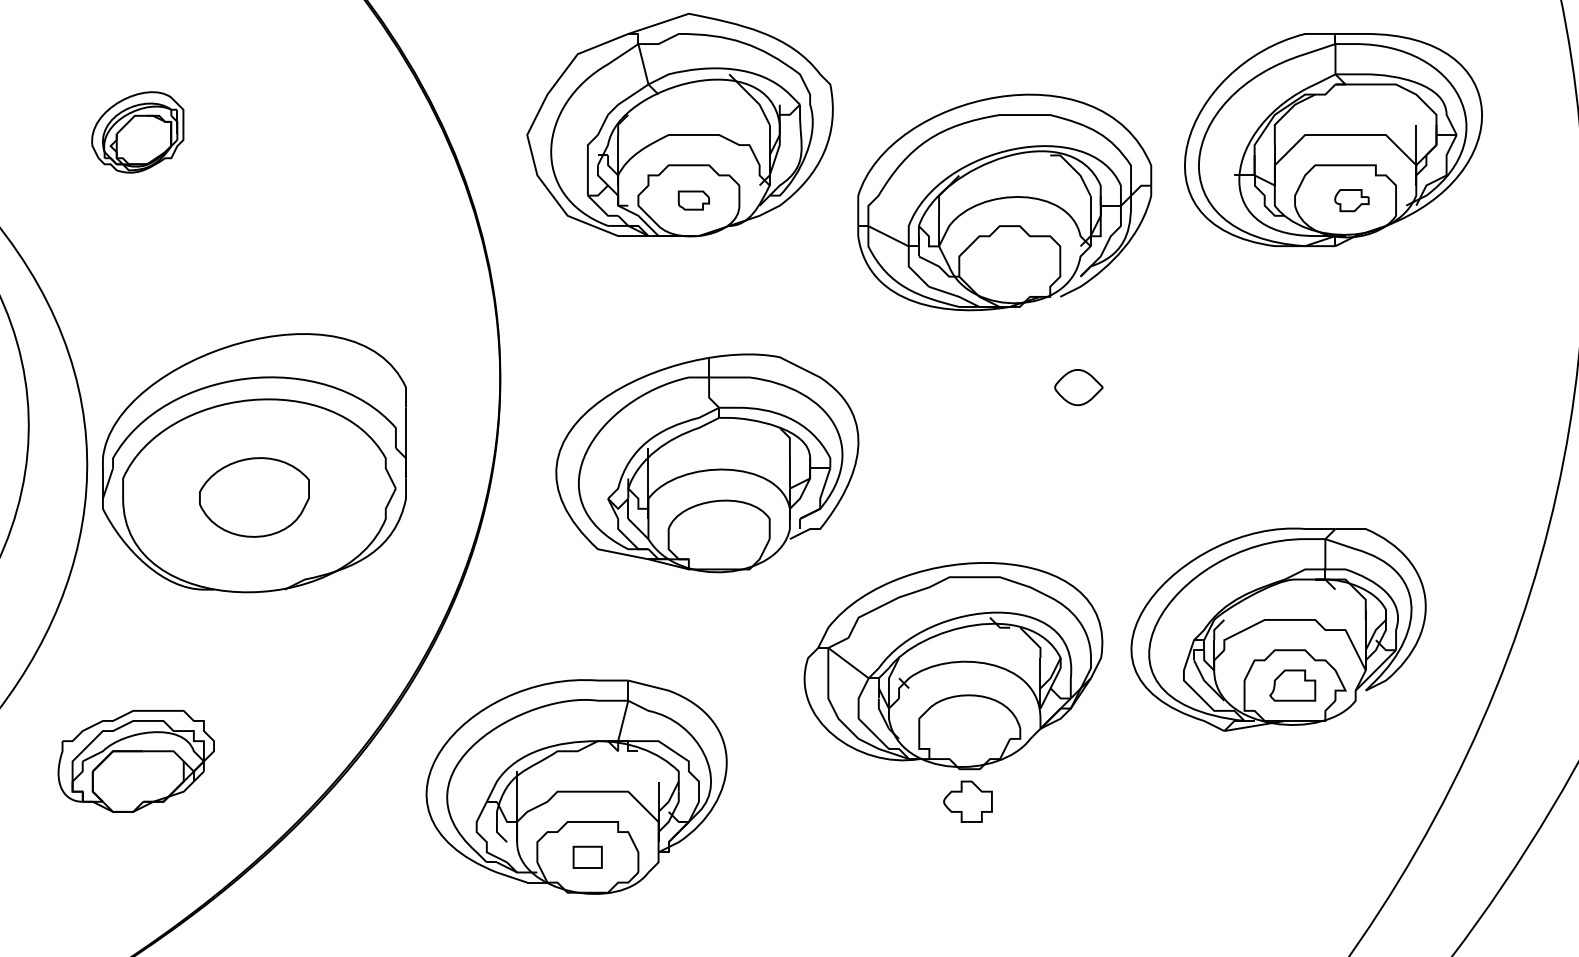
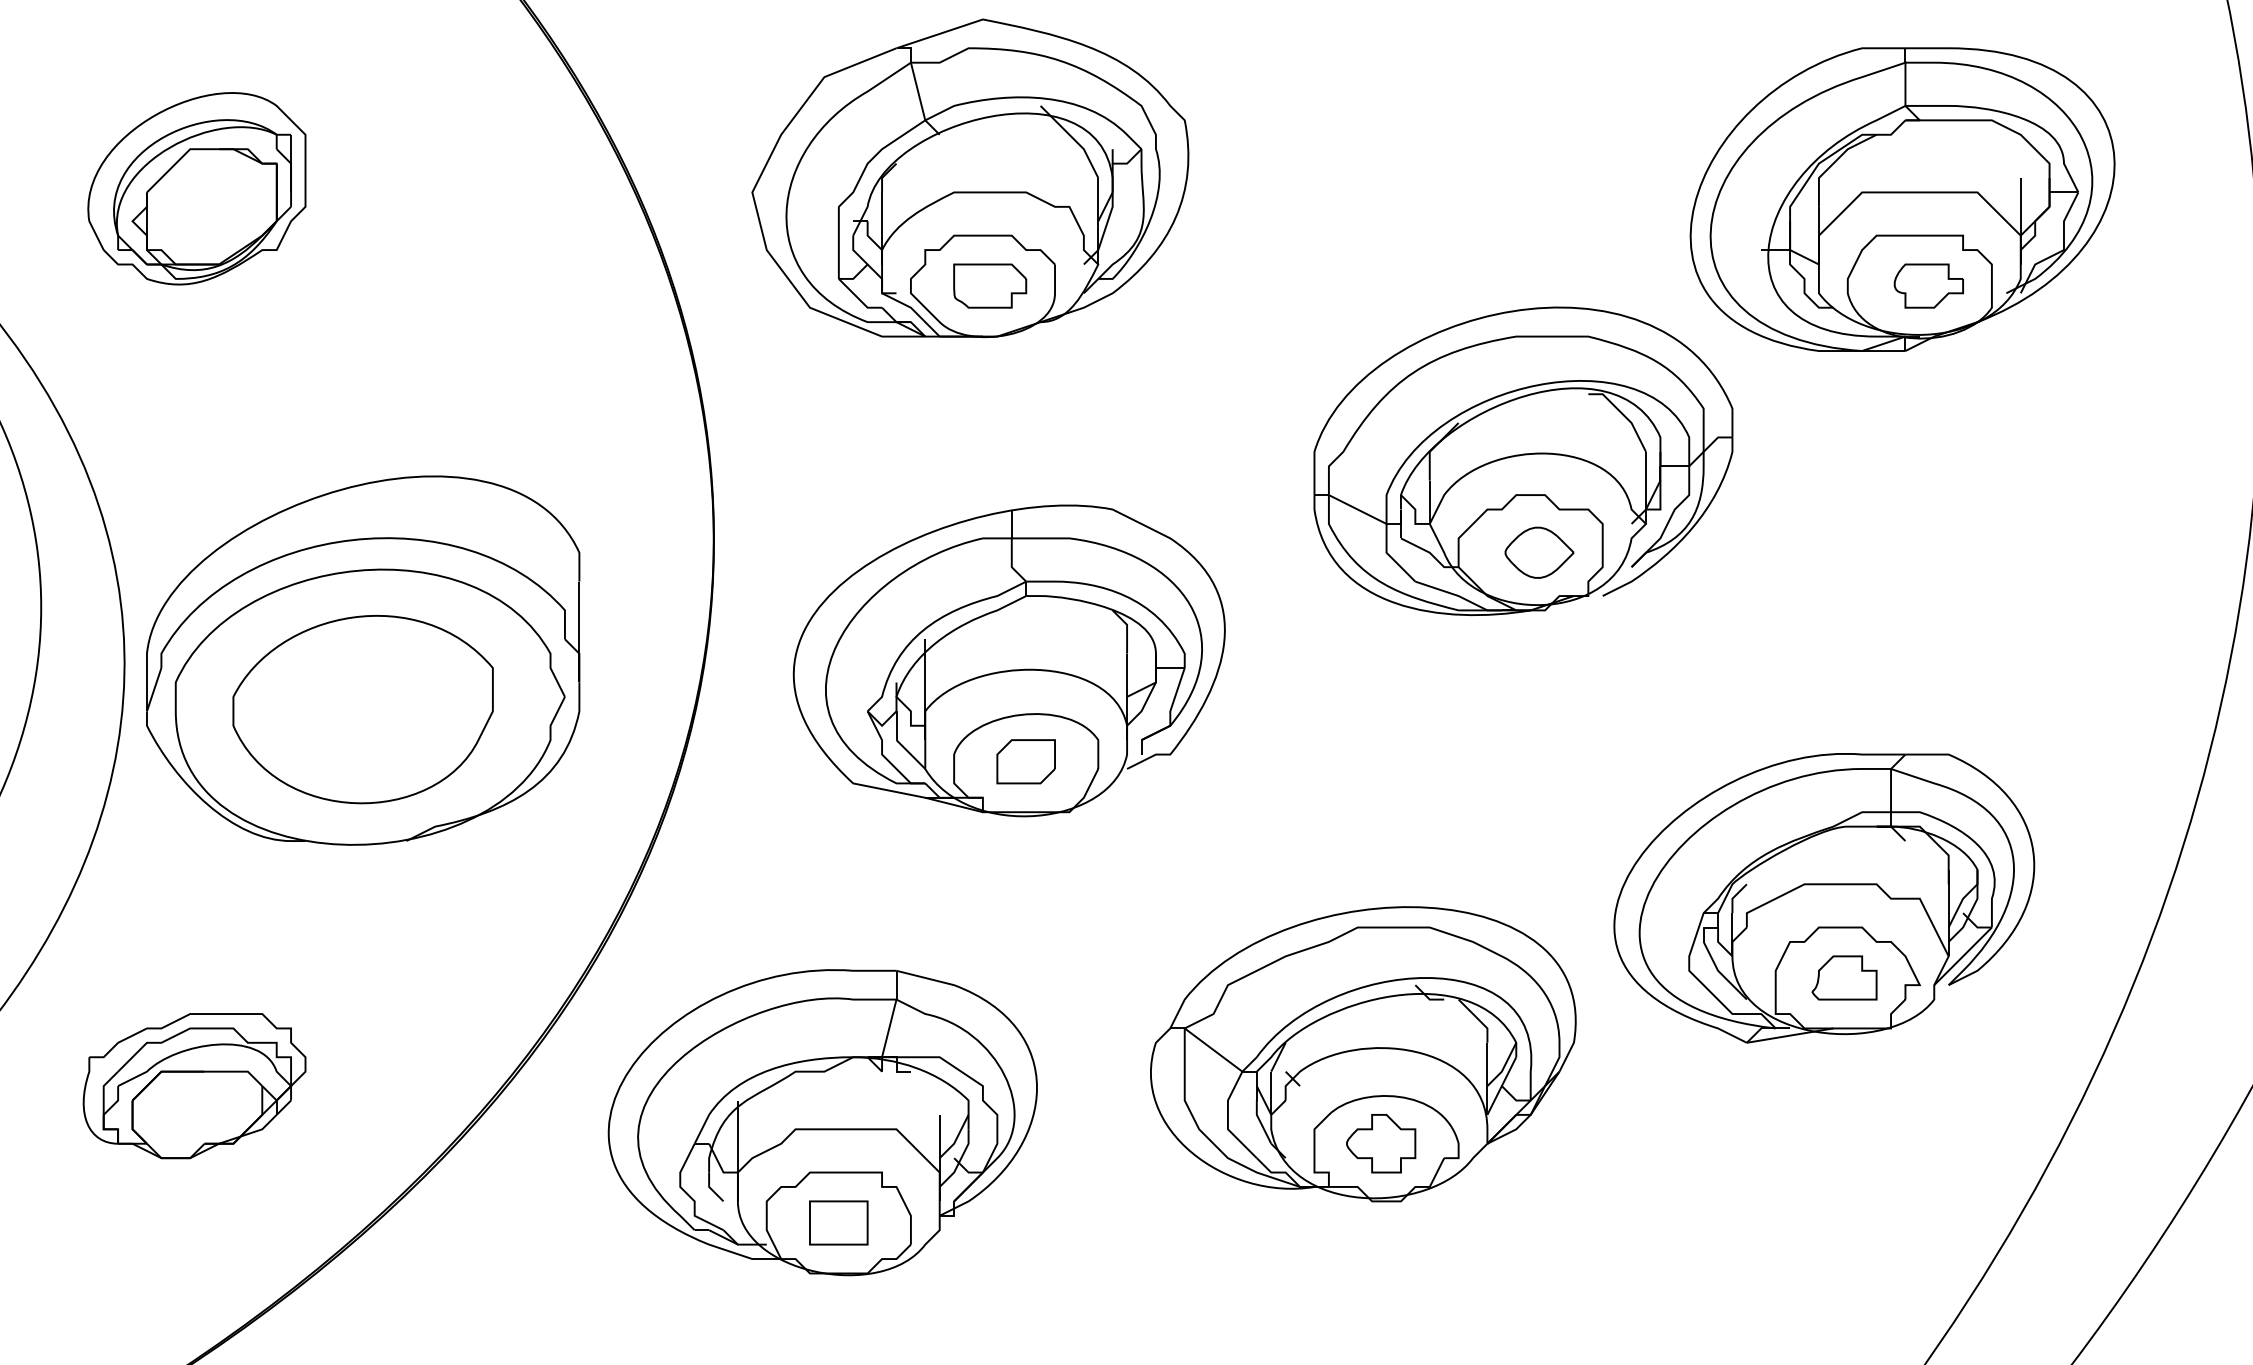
part: (137, 132) -> (196, 188), size x1.67
part: (693, 200) -> (989, 285), size x1.67
part: (1351, 200) -> (1928, 285), size x1.43
part: (1004, 202) -> (1523, 461), moved
part: (254, 497) -> (363, 709), size x1.67
part: (719, 534) -> (1026, 762), added
part: (953, 666) -> (1363, 1054), moved
part: (587, 857) -> (838, 1223), size x1.43

